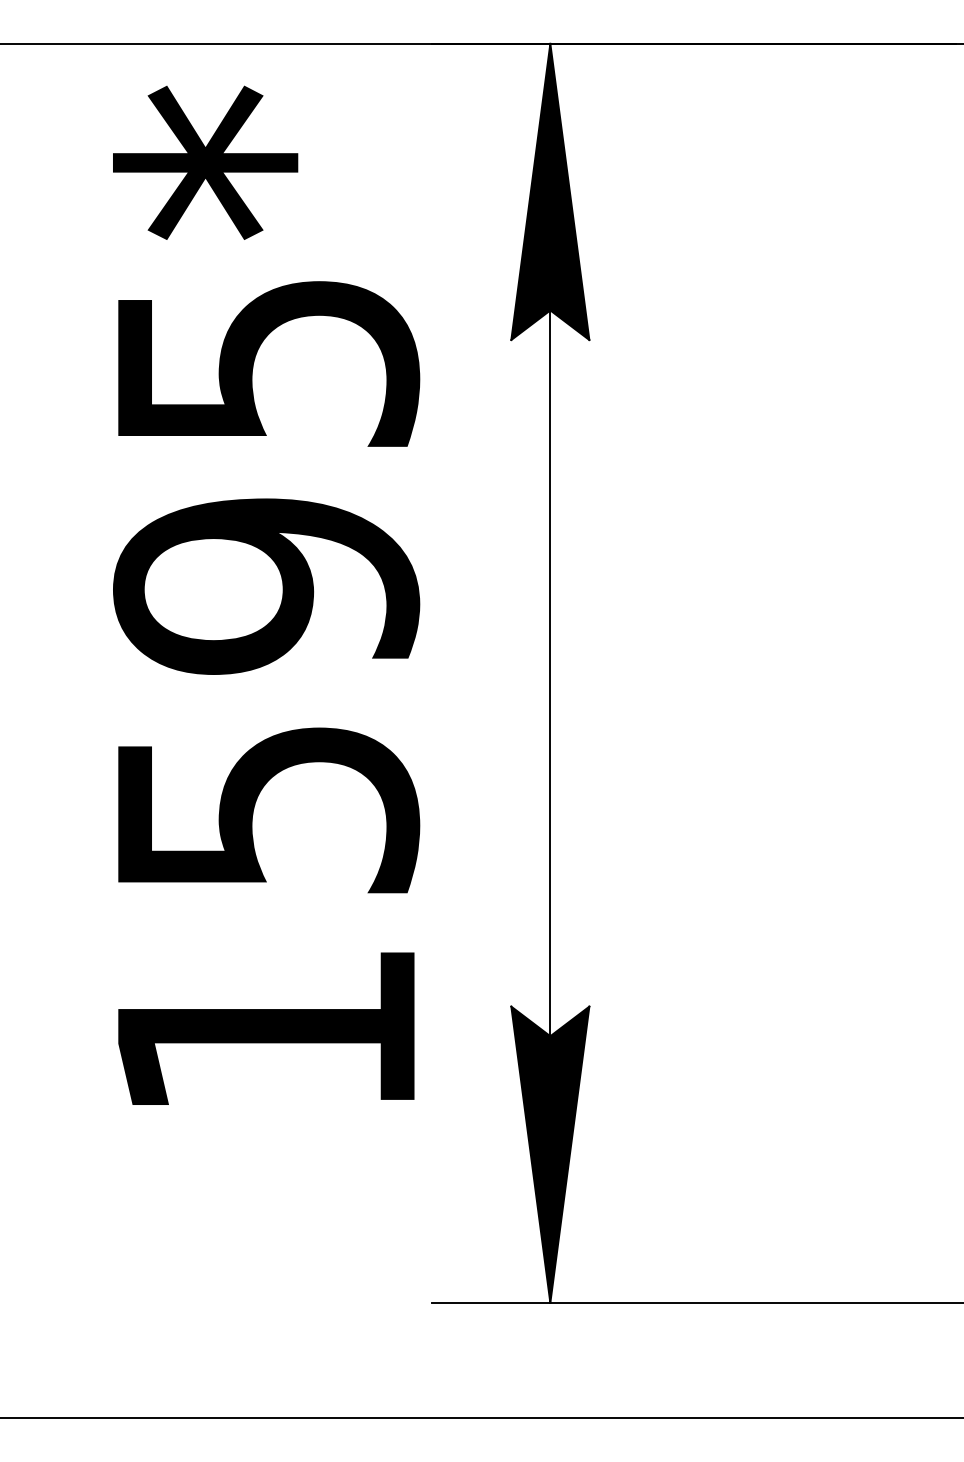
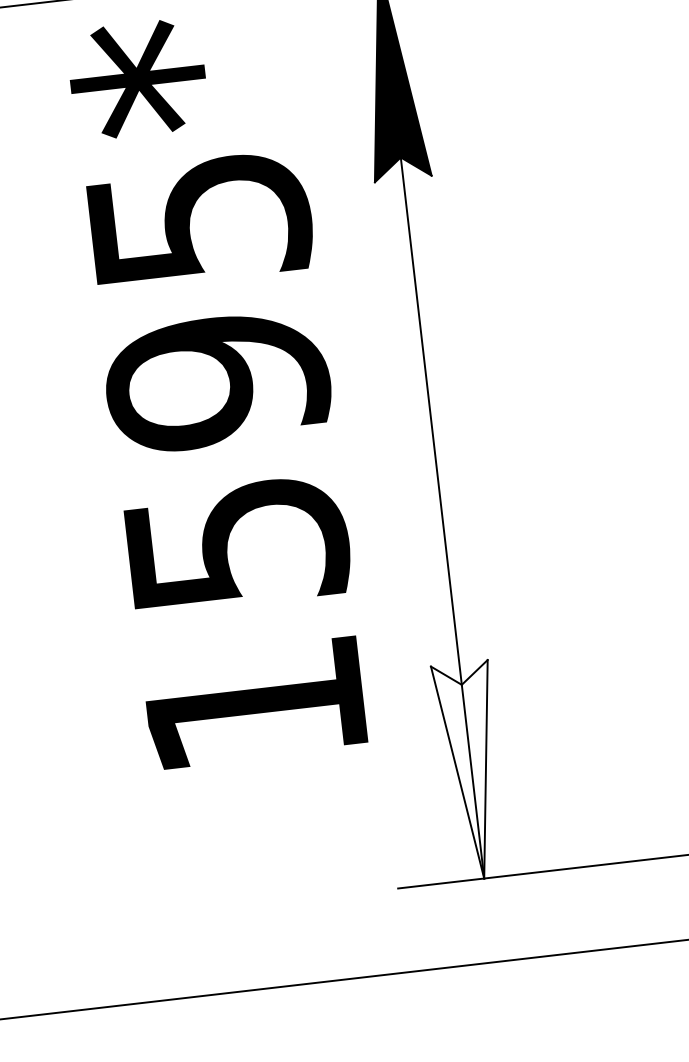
fill: (550, 1154) -> (471, 770), removed

